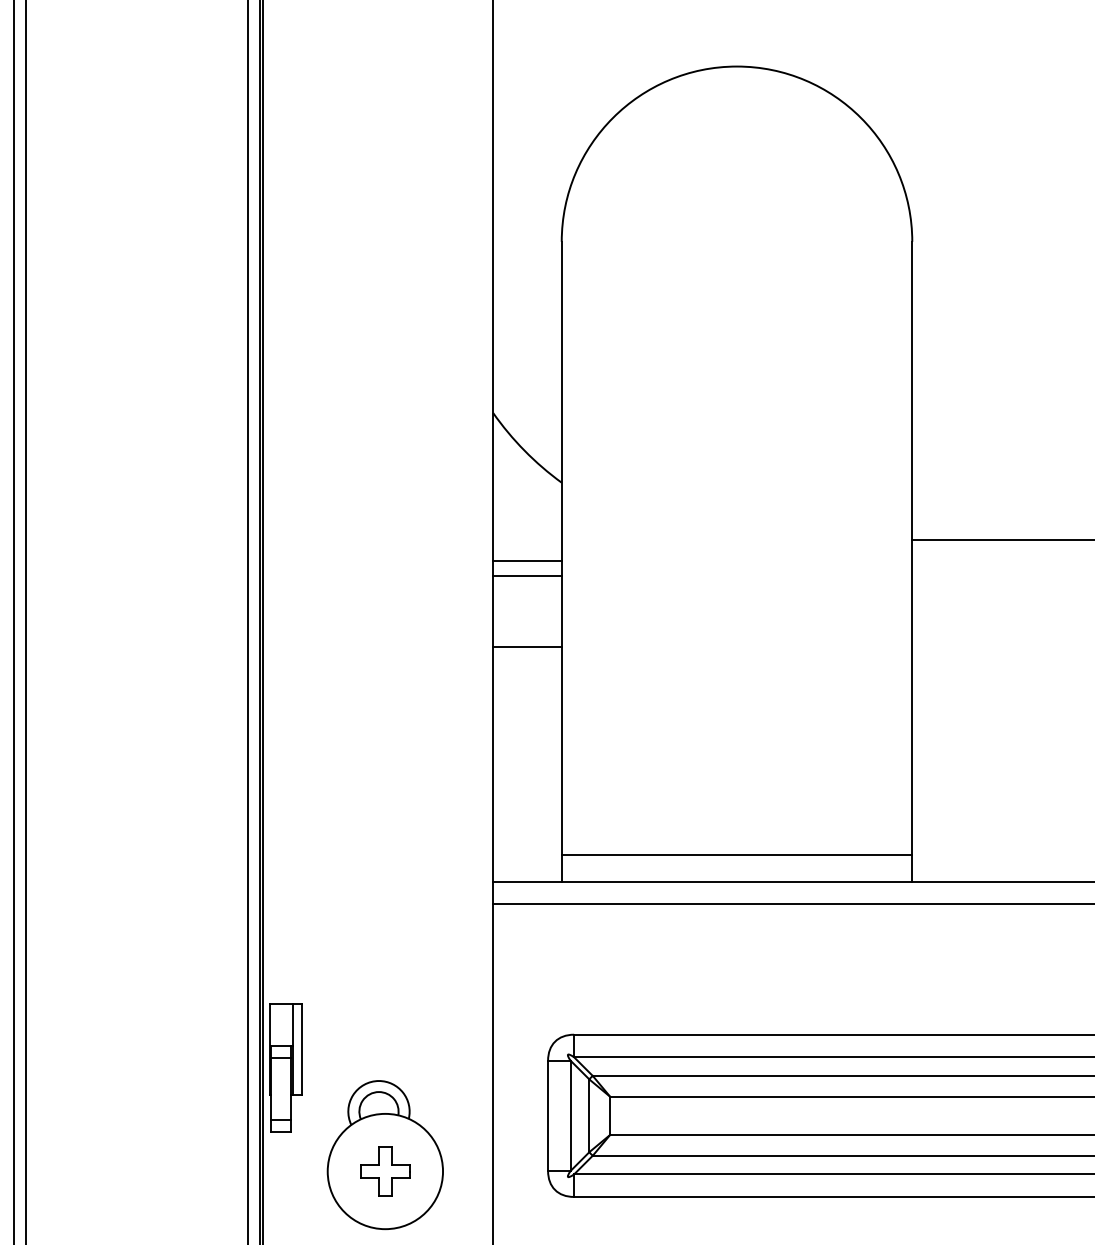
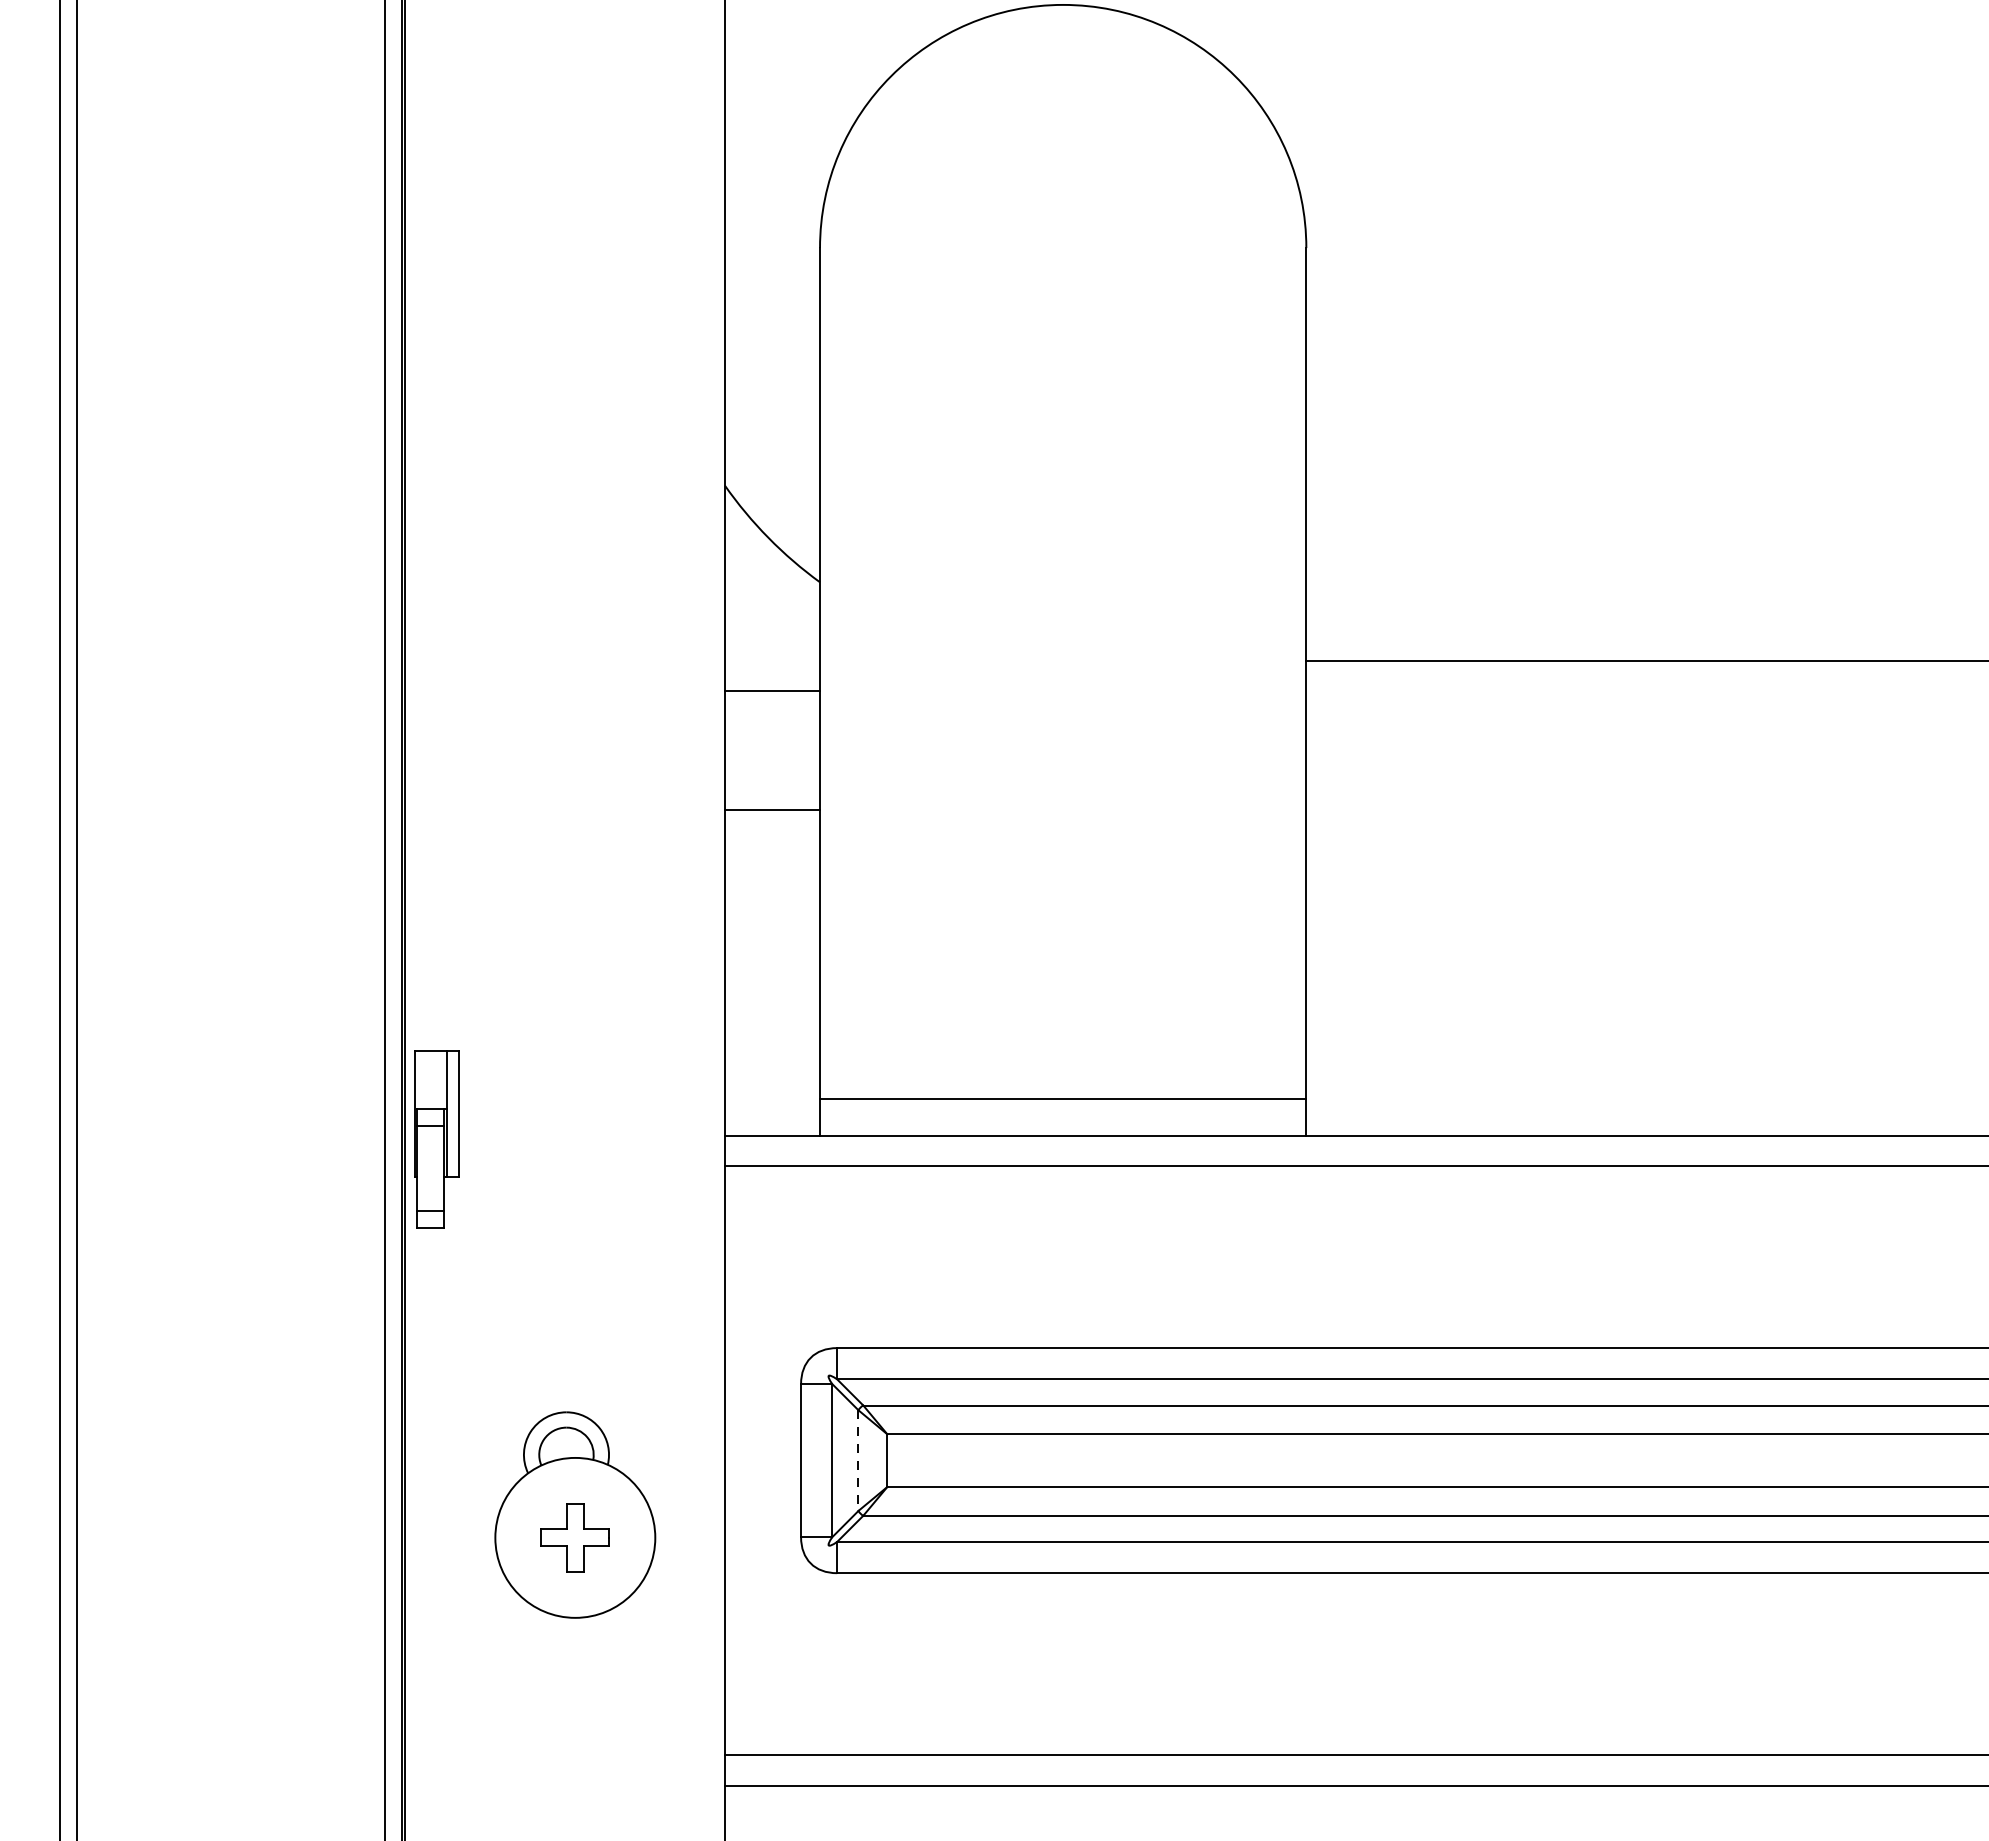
line: (527, 575) -> (772, 711), removed
part: (285, 1068) -> (436, 1139), moved
line: (589, 1116) -> (858, 1461), solid -> dashed

